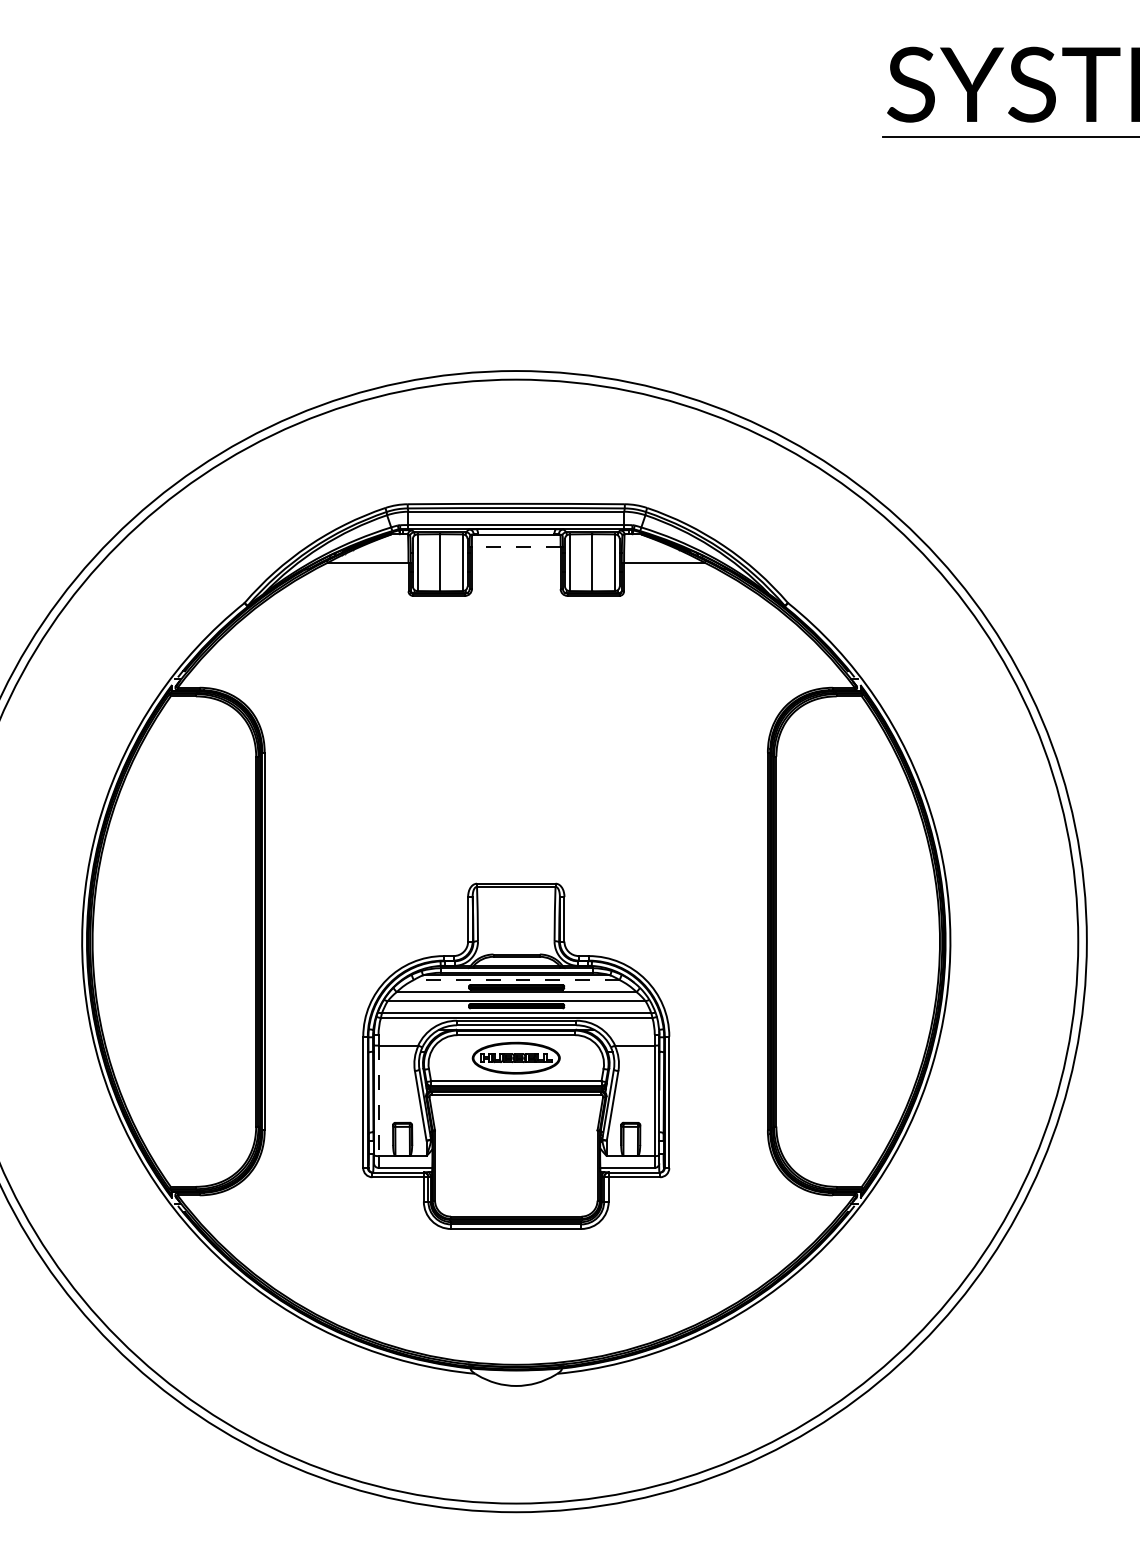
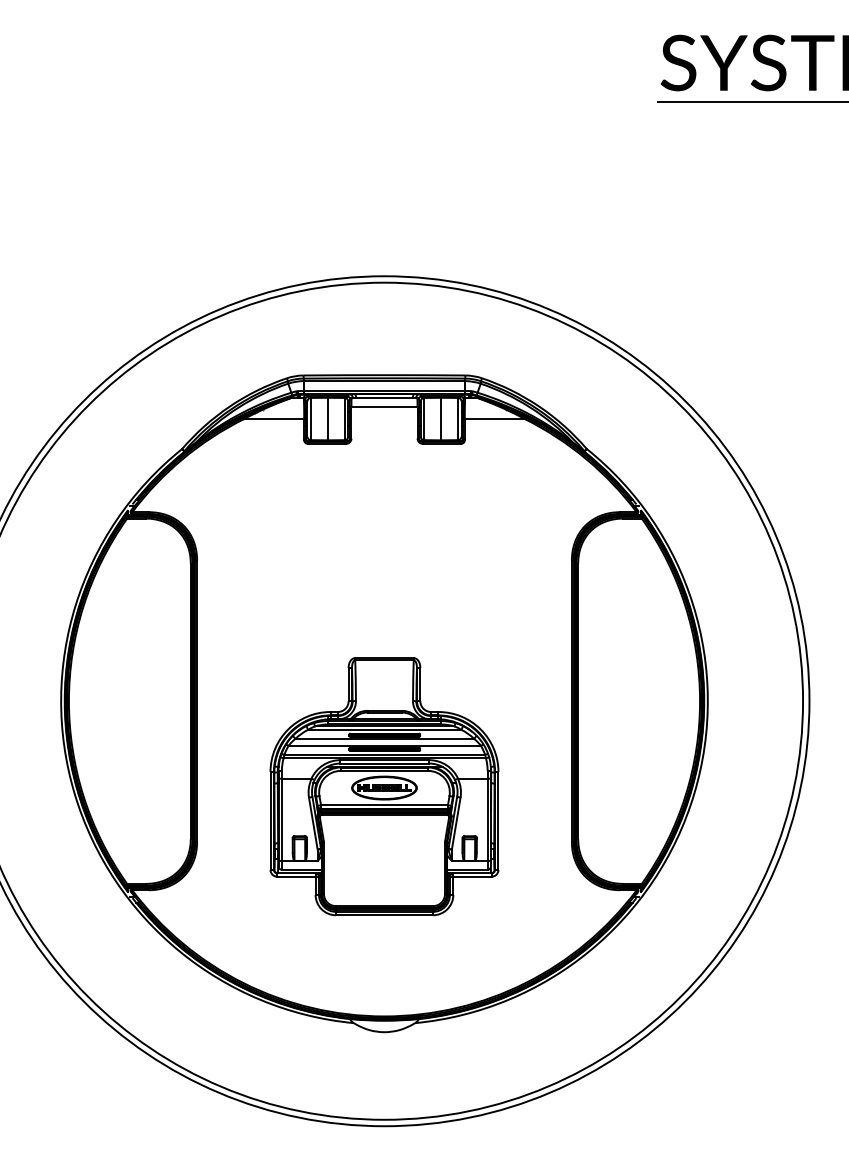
line: (515, 546) -> (383, 406), dashed -> solid
line: (516, 980) -> (384, 730), dashed -> solid
line: (378, 1101) -> (281, 820), dashed -> solid

